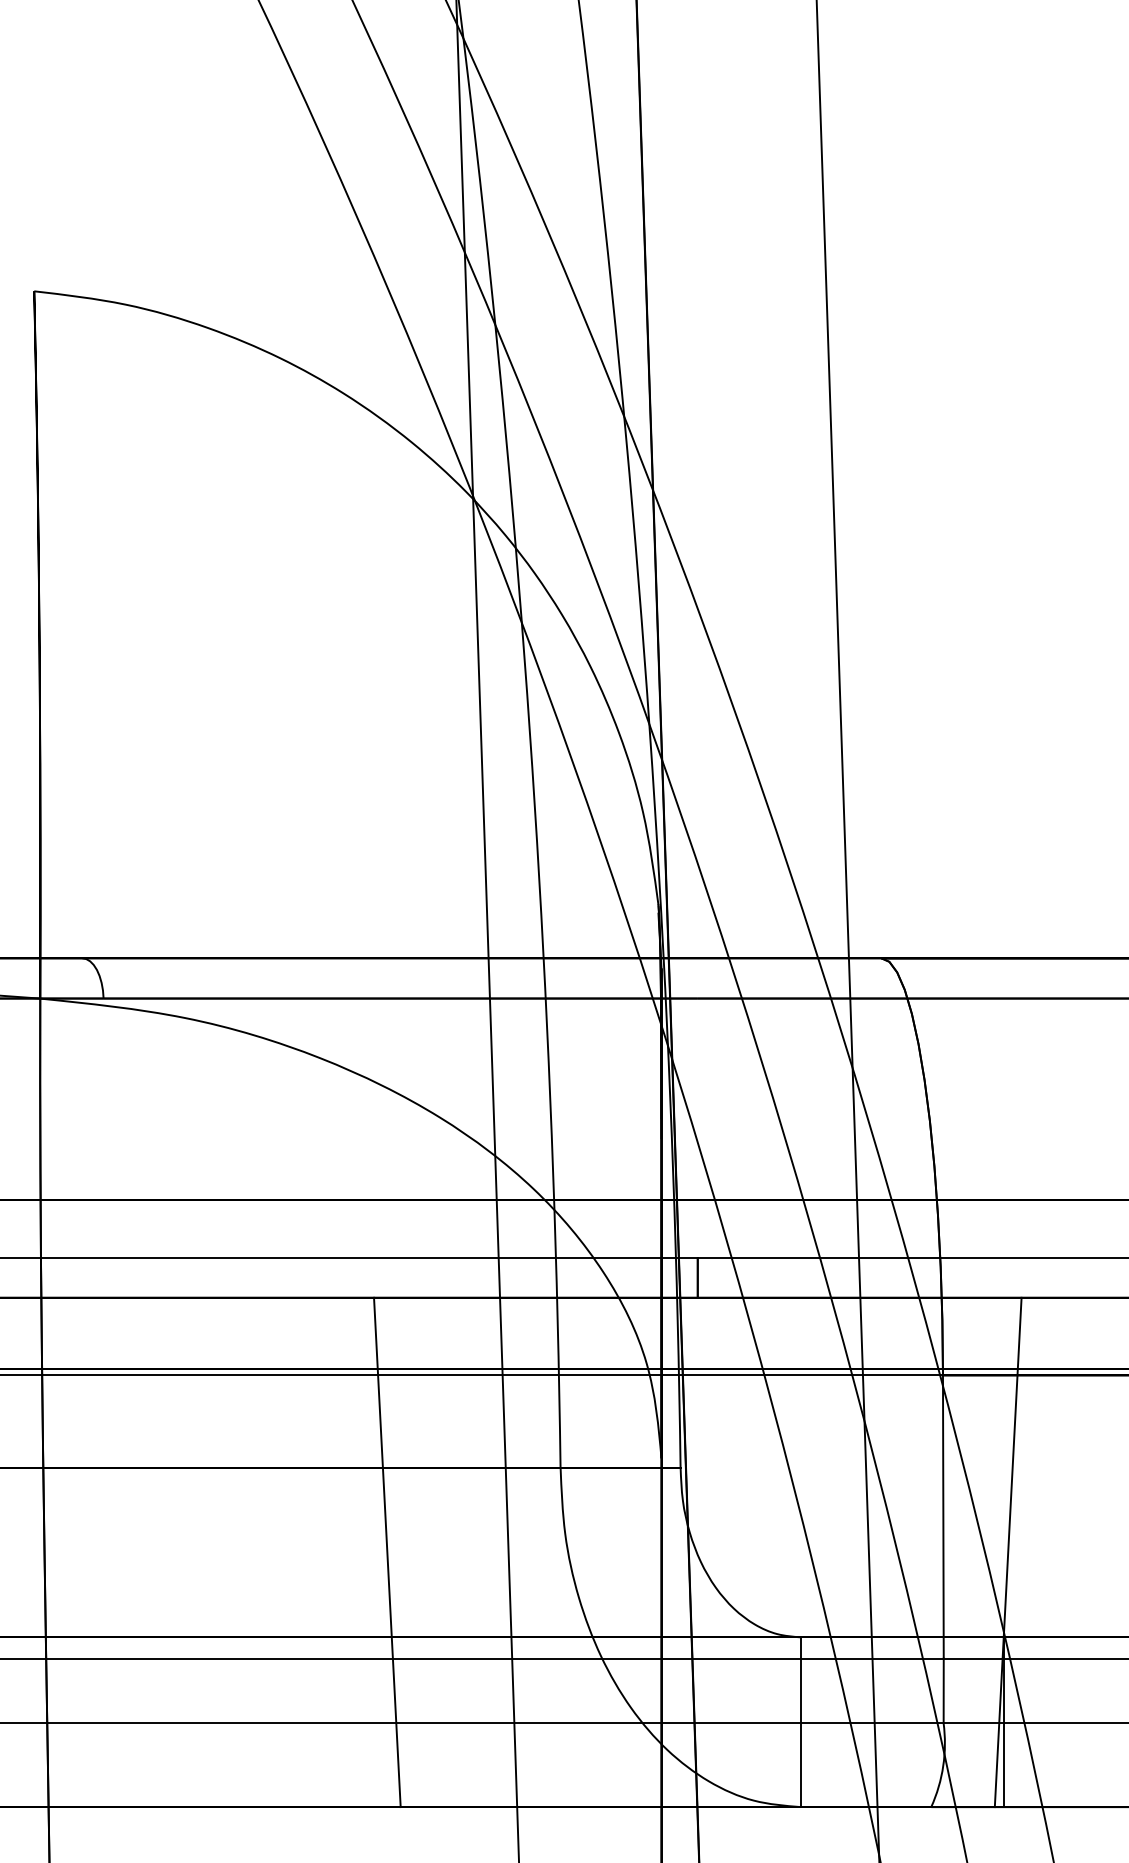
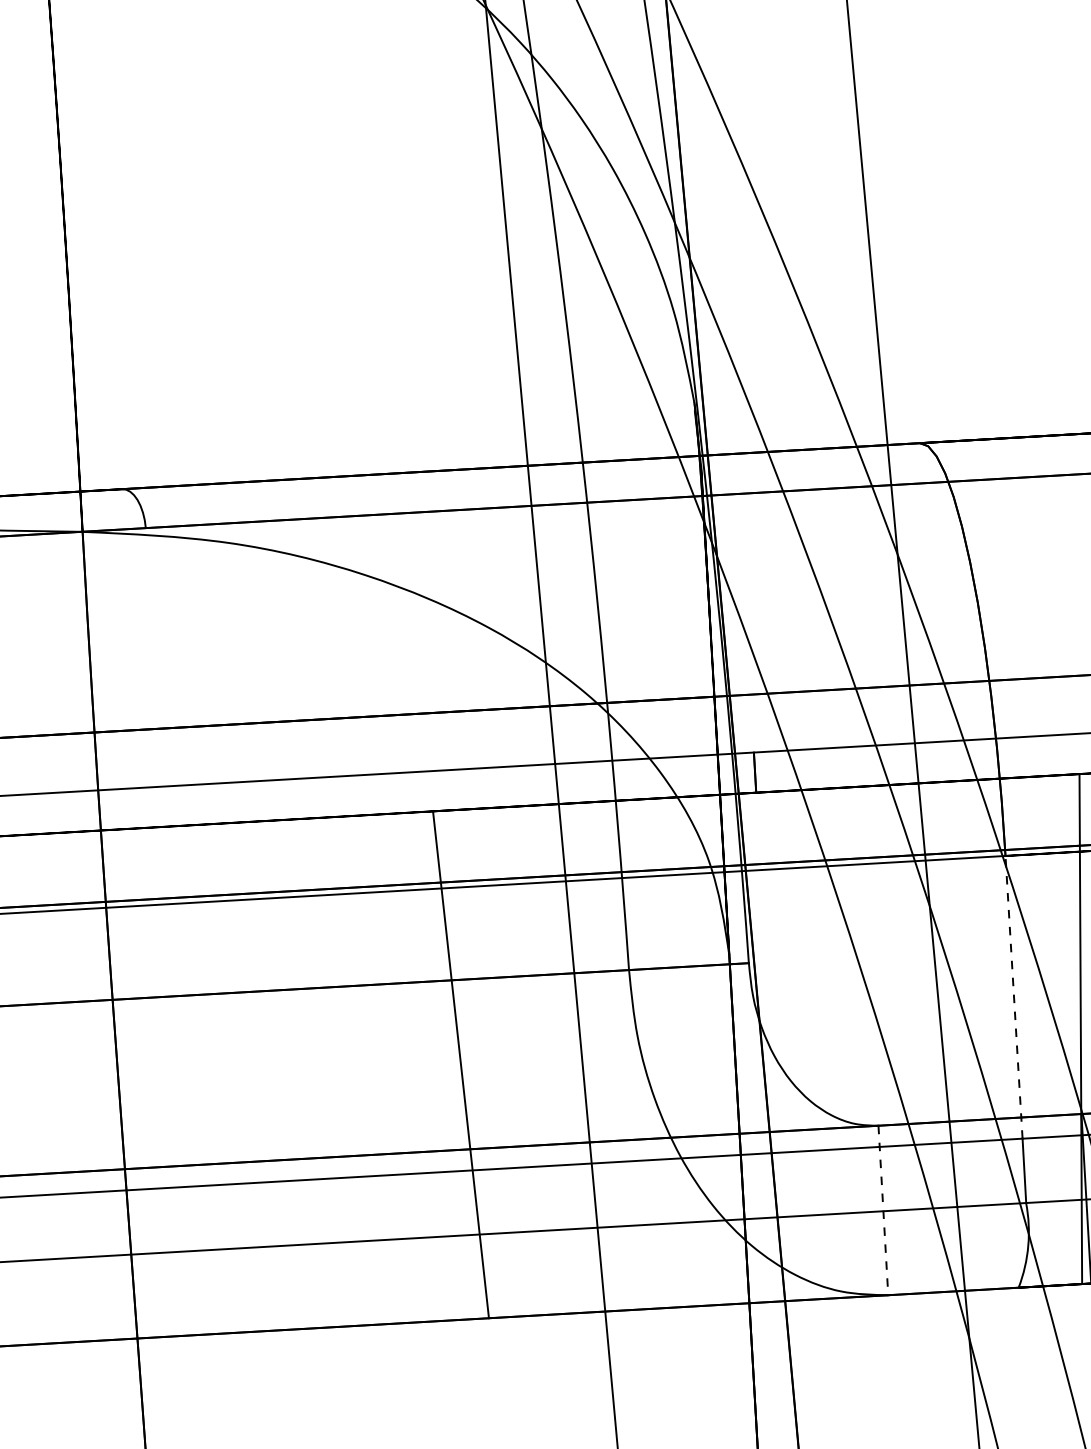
line: (943, 1516) -> (1014, 996), solid -> dashed
line: (800, 1722) -> (883, 1210), solid -> dashed

